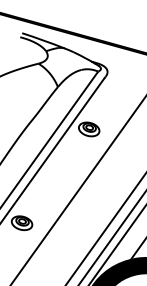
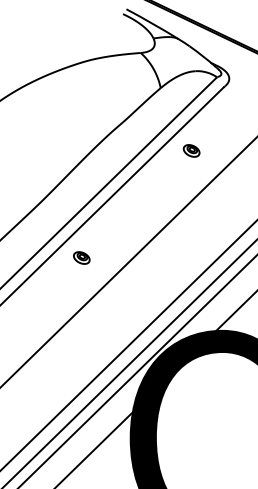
part: (88, 129) -> (191, 150), size x0.6
part: (21, 222) -> (81, 257), size x0.6

